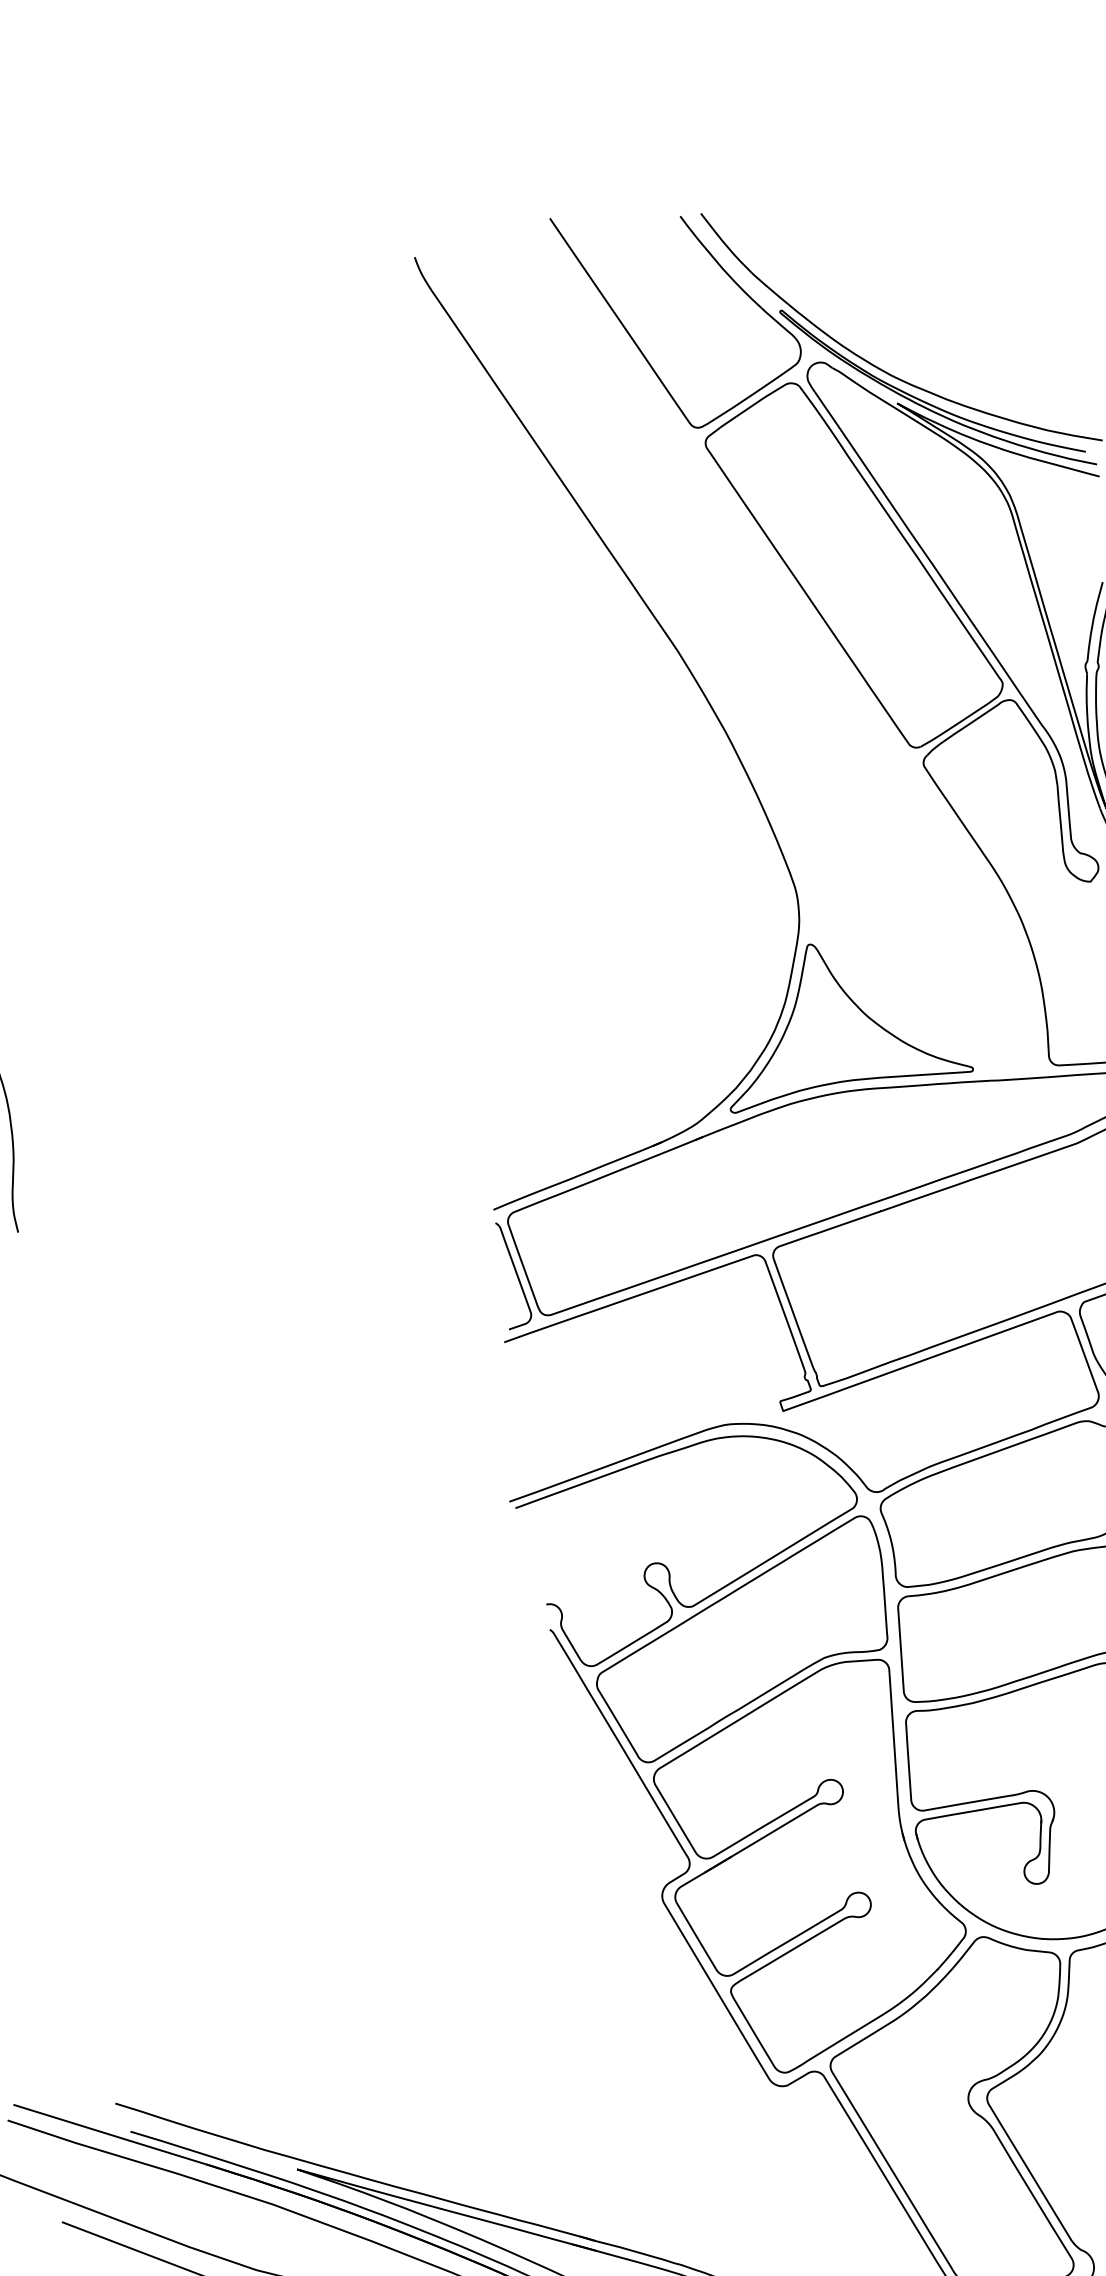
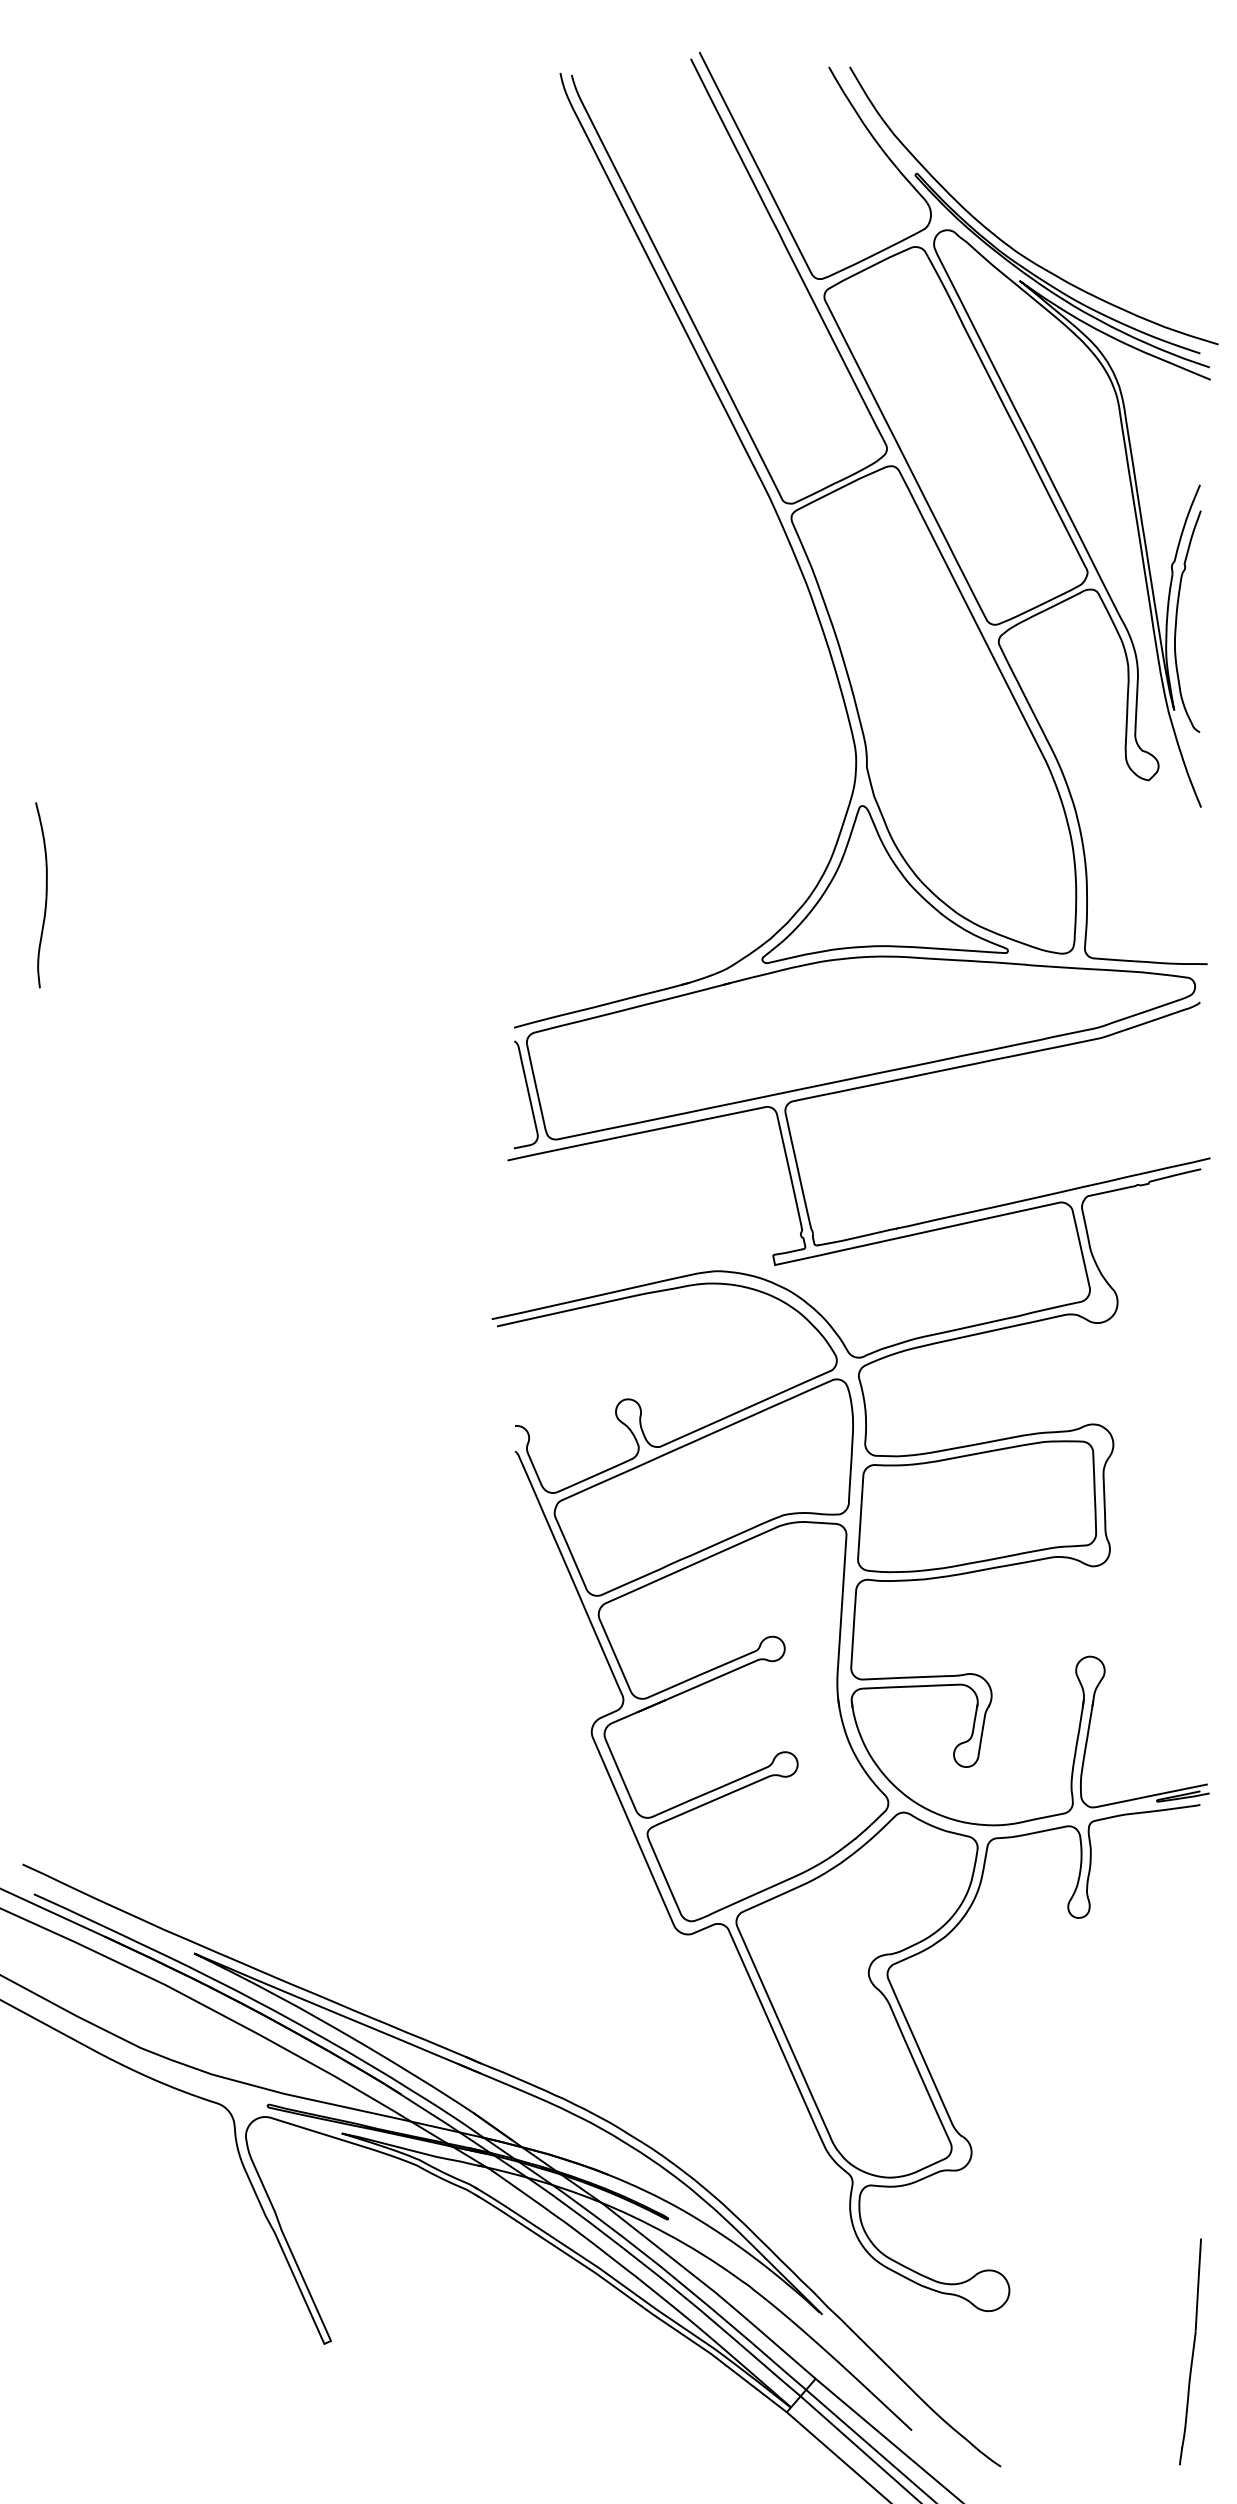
part: (733, 652) -> (824, 506), added

